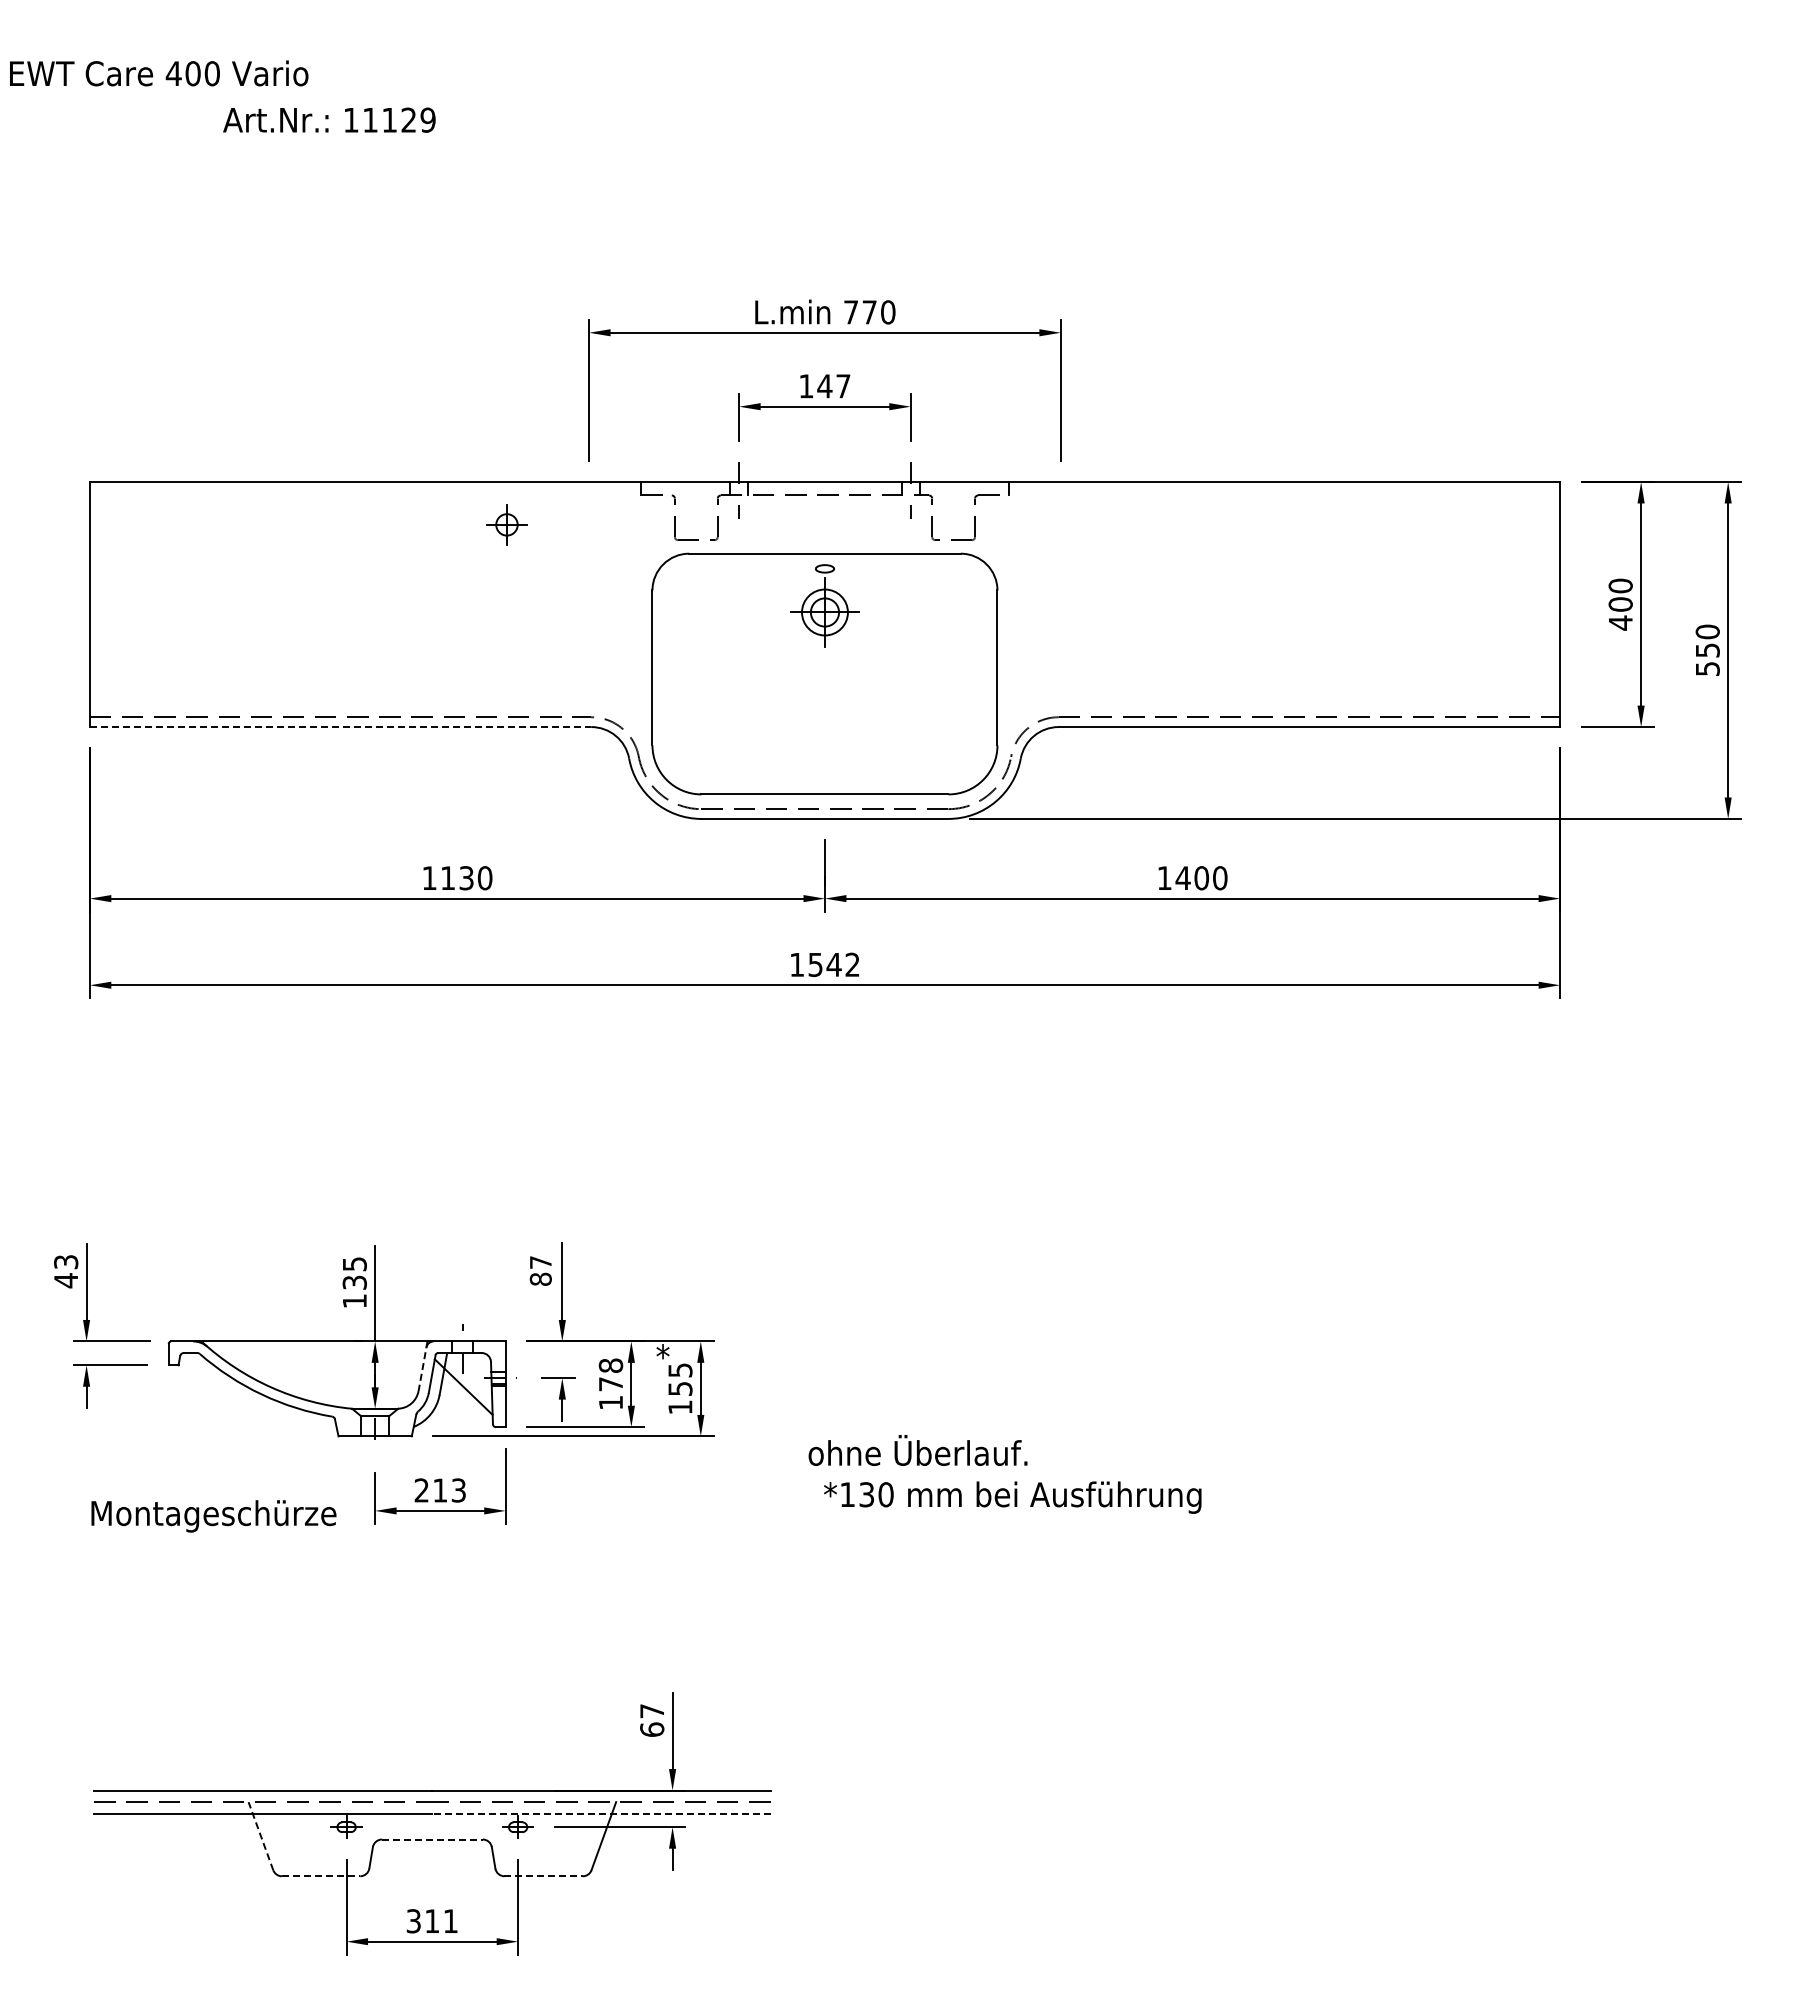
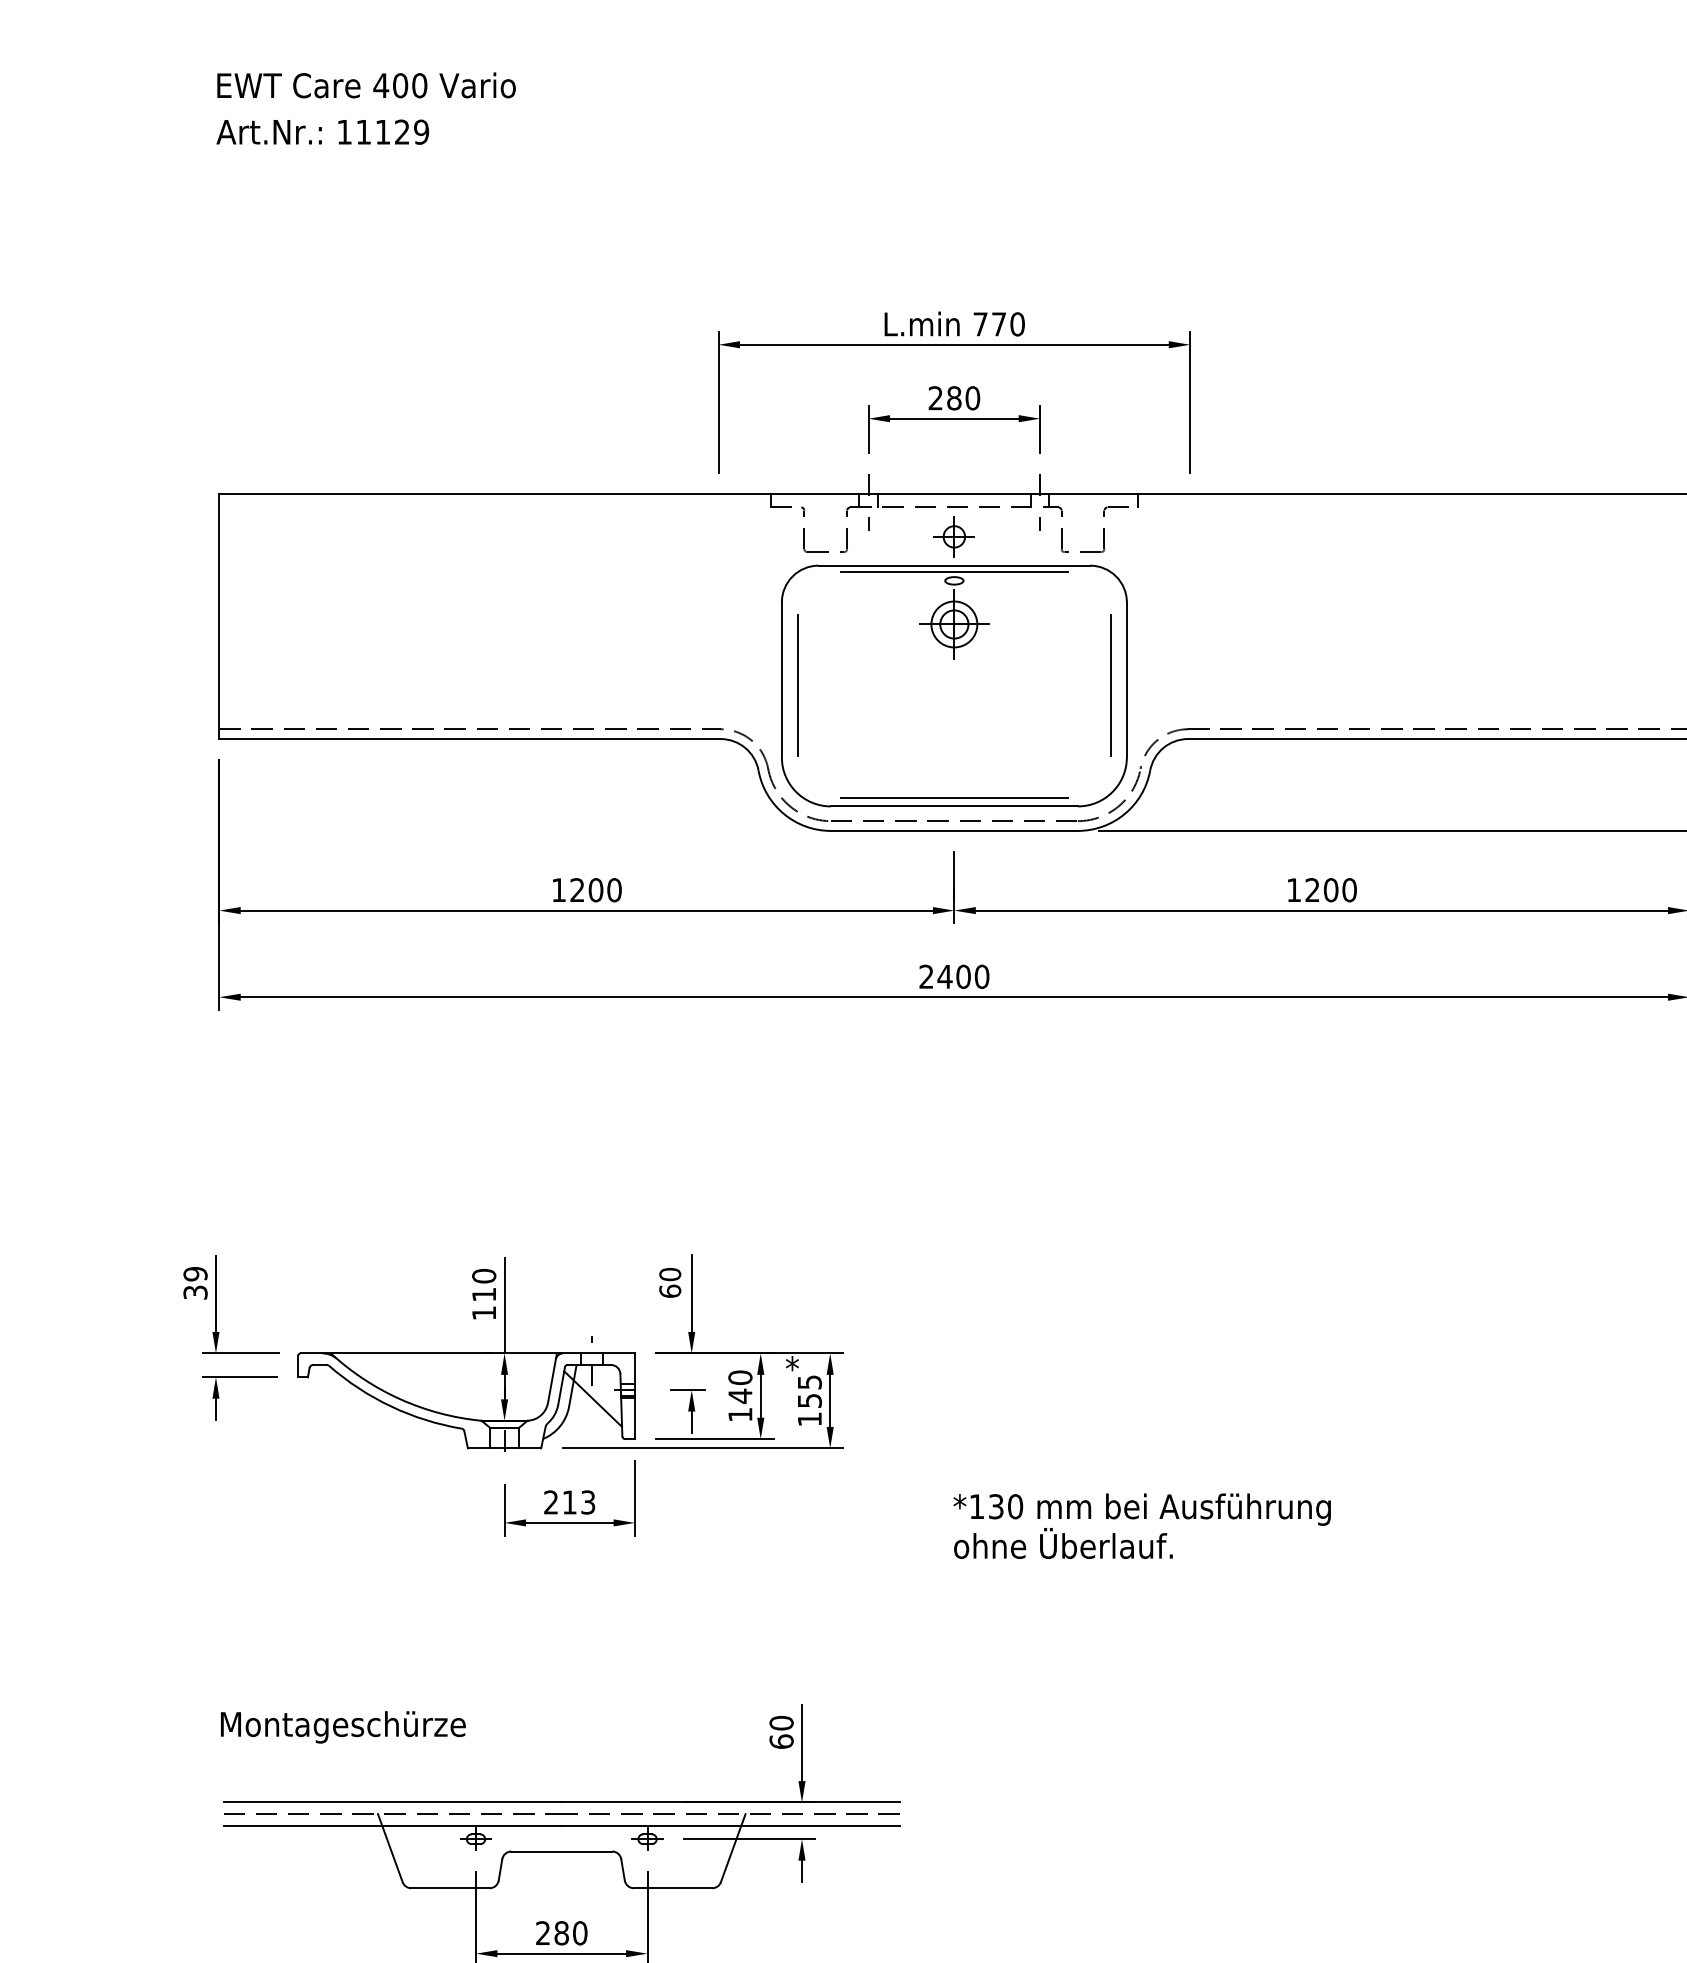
text: (159, 73) -> (366, 85), moved
text: (329, 119) -> (322, 131), moved
text: (824, 386) -> (953, 398), 147 -> 280
part: (506, 524) -> (953, 536), moved
line: (824, 560) -> (953, 572), added
line: (668, 673) -> (797, 685), added
line: (981, 673) -> (1110, 685), added
line: (340, 727) -> (469, 739), dashed -> solid
line: (824, 786) -> (953, 798), added
text: (1182, 877) -> (1311, 889), 1400 -> 1200
text: (457, 878) -> (586, 890), 1130 -> 1200
text: (824, 964) -> (953, 976), 1542 -> 2400
text: (540, 1270) -> (669, 1282), 87 -> 60
text: (66, 1271) -> (195, 1283), 43 -> 39
text: (354, 1272) -> (483, 1284), 135 -> 110
line: (422, 1366) -> (551, 1378), dashed -> solid
text: (610, 1375) -> (739, 1387), 178 -> 140
text: (917, 1450) -> (1062, 1543), moved
text: (213, 1516) -> (342, 1727), moved
text: (652, 1711) -> (781, 1723), 67 -> 60
line: (600, 1814) -> (729, 1826), dashed -> solid
line: (260, 1835) -> (389, 1847), dashed -> solid
line: (432, 1839) -> (561, 1851), dashed -> solid
line: (321, 1876) -> (450, 1888), dashed -> solid
line: (544, 1876) -> (673, 1888), dashed -> solid
text: (432, 1921) -> (561, 1933), 311 -> 280

